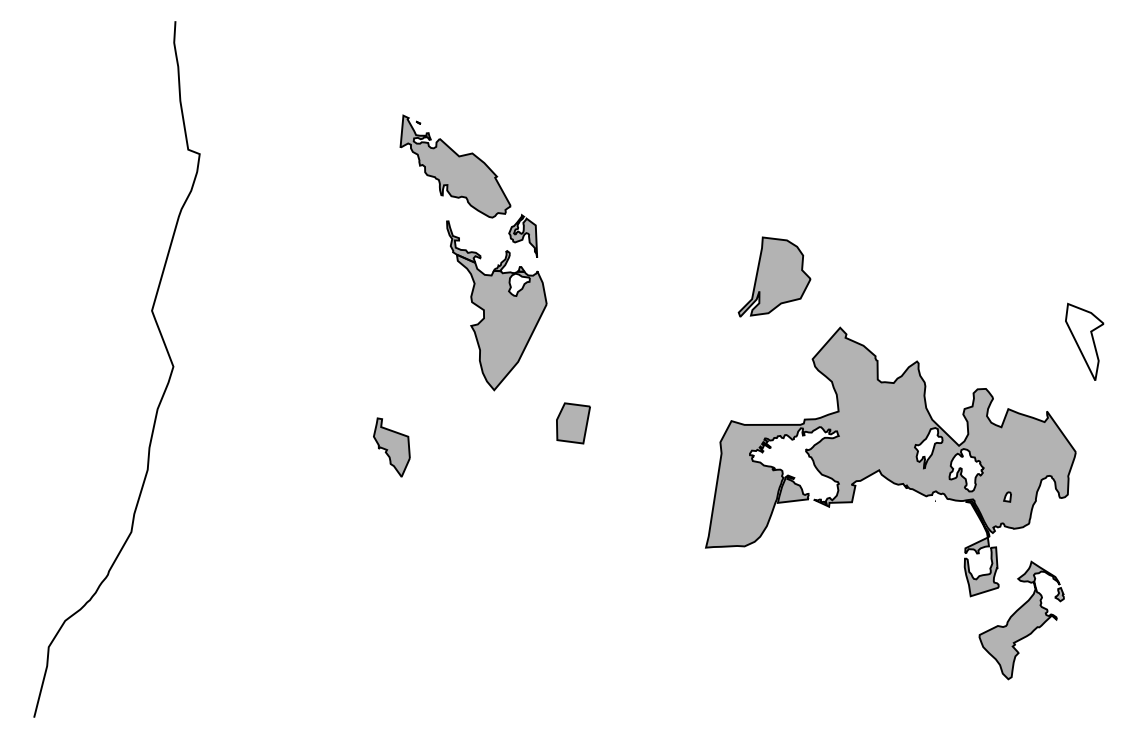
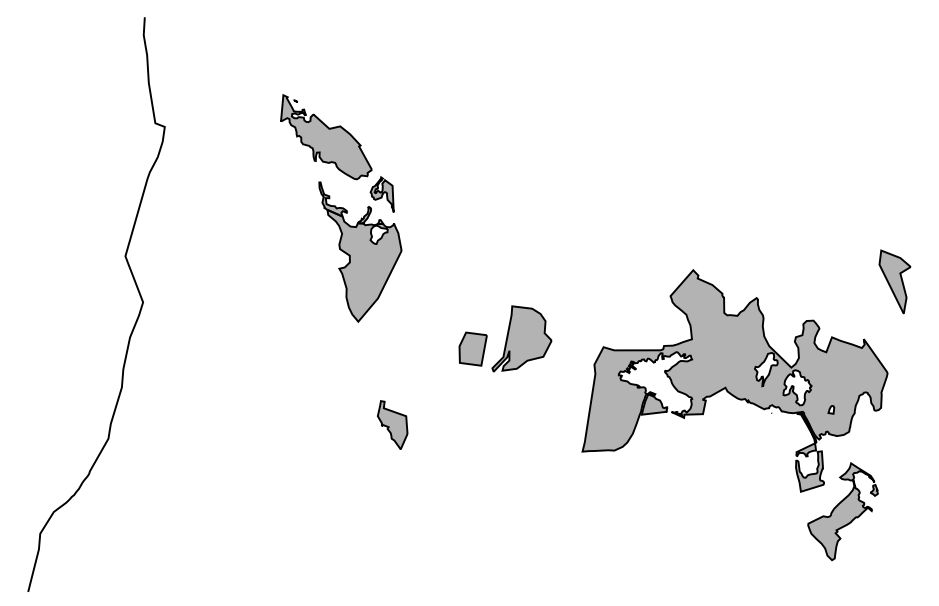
part: (473, 252) -> (341, 208), moved
part: (774, 276) -> (521, 338), moved
fill: (1084, 341) -> (894, 281), added
part: (391, 447) -> (392, 425), moved

